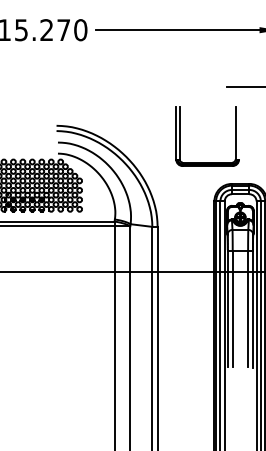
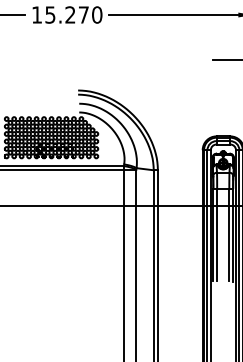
part: (206, 161) -> (196, 118), removed

